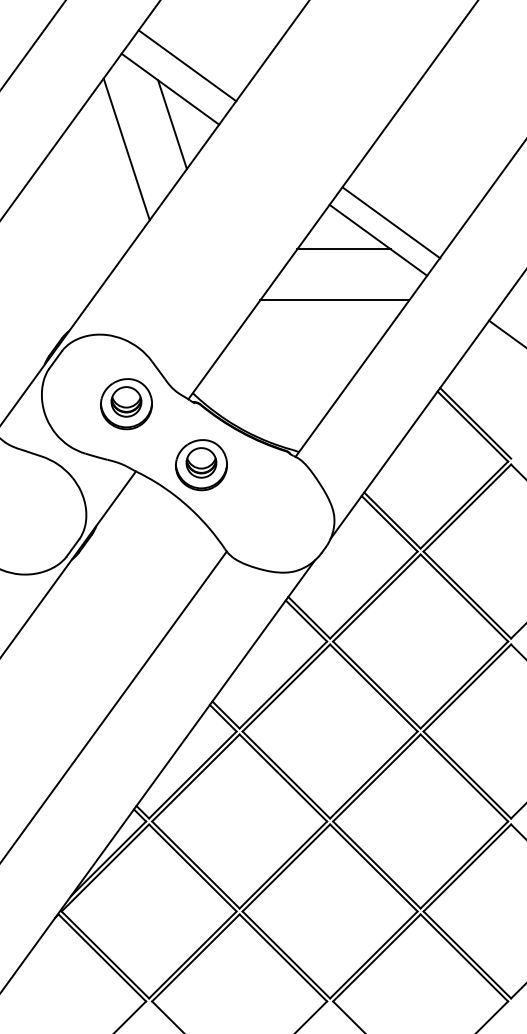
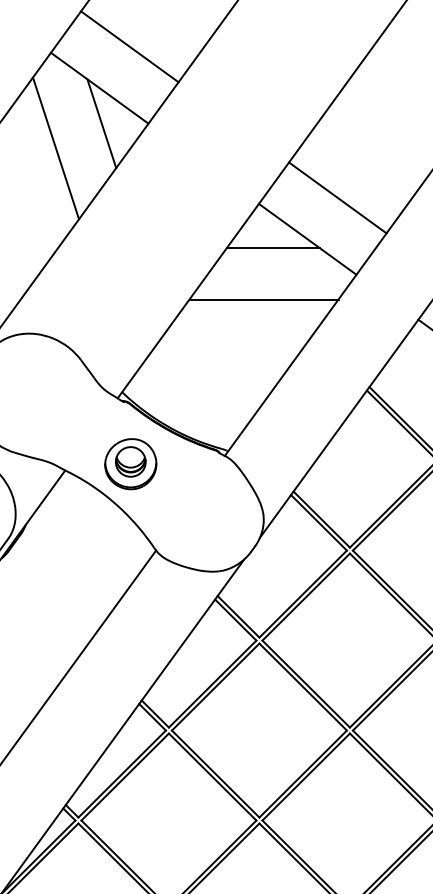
line: (187, 65) -> (129, 46), moved
line: (391, 222) -> (337, 197), moved
part: (126, 404) -> (55, 403), removed

